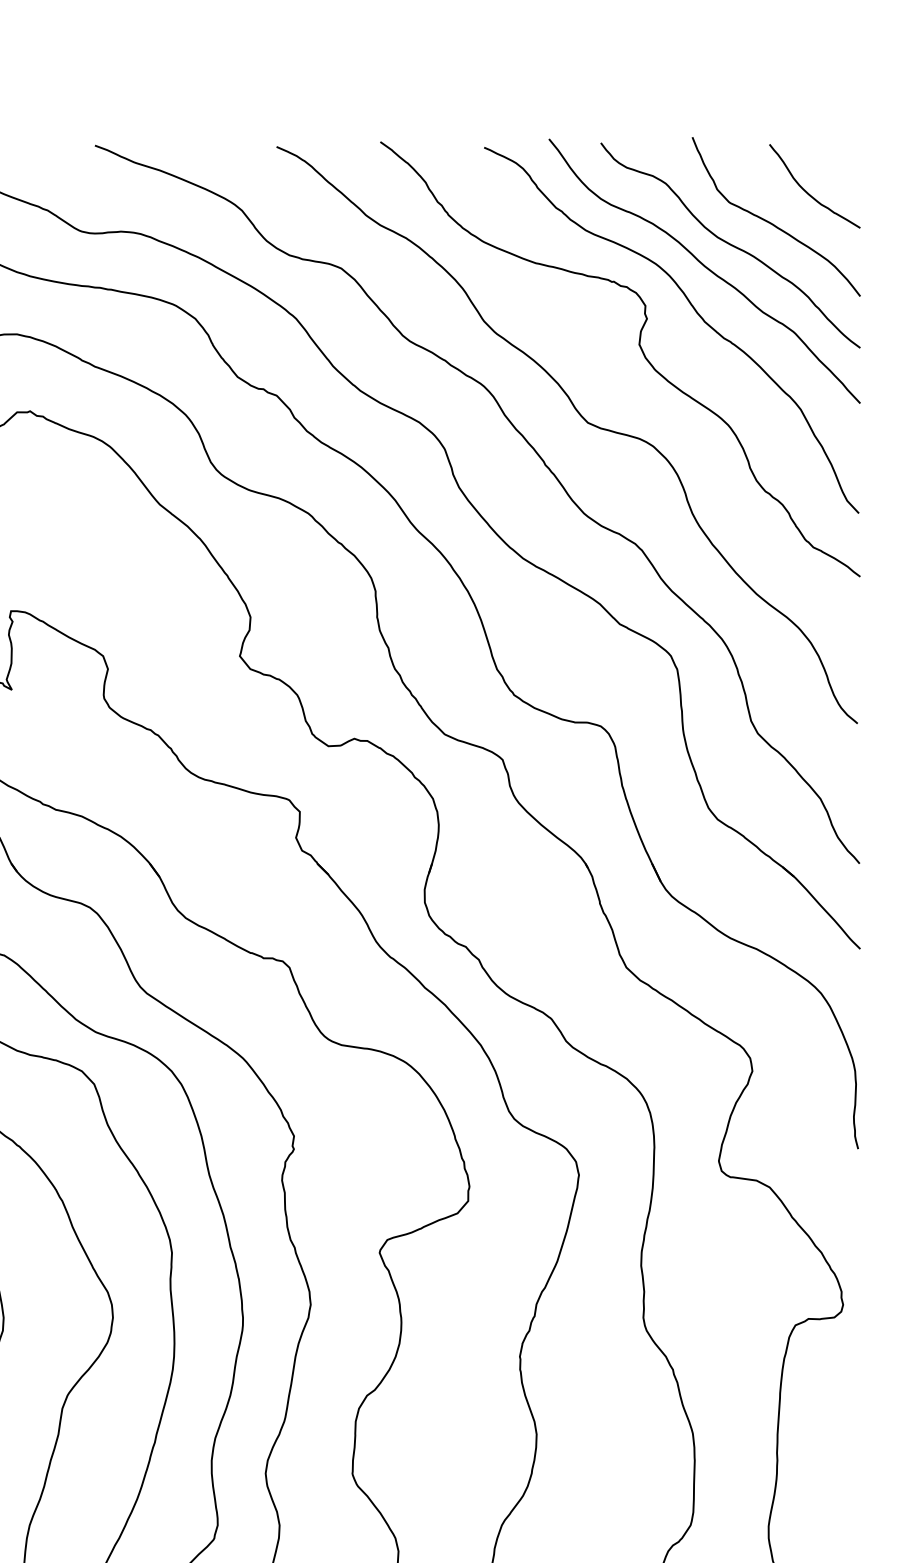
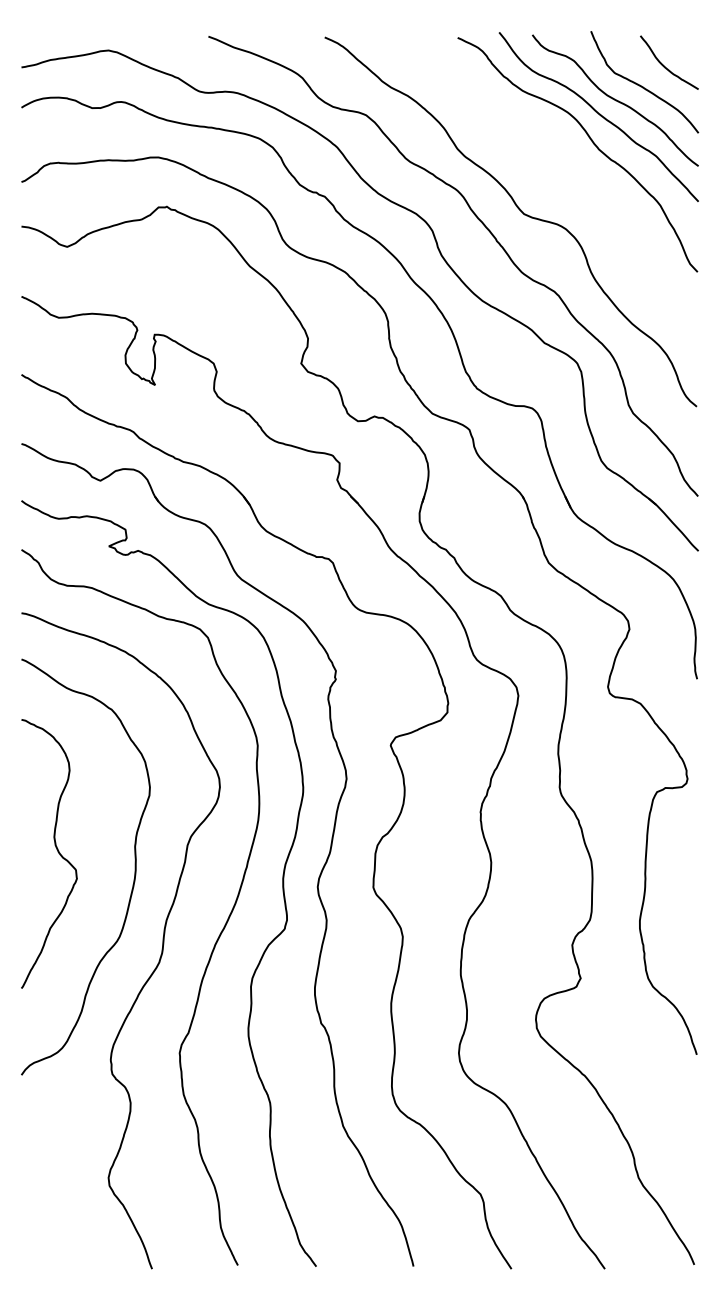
curve: (640, 350) -> (557, 167), removed

